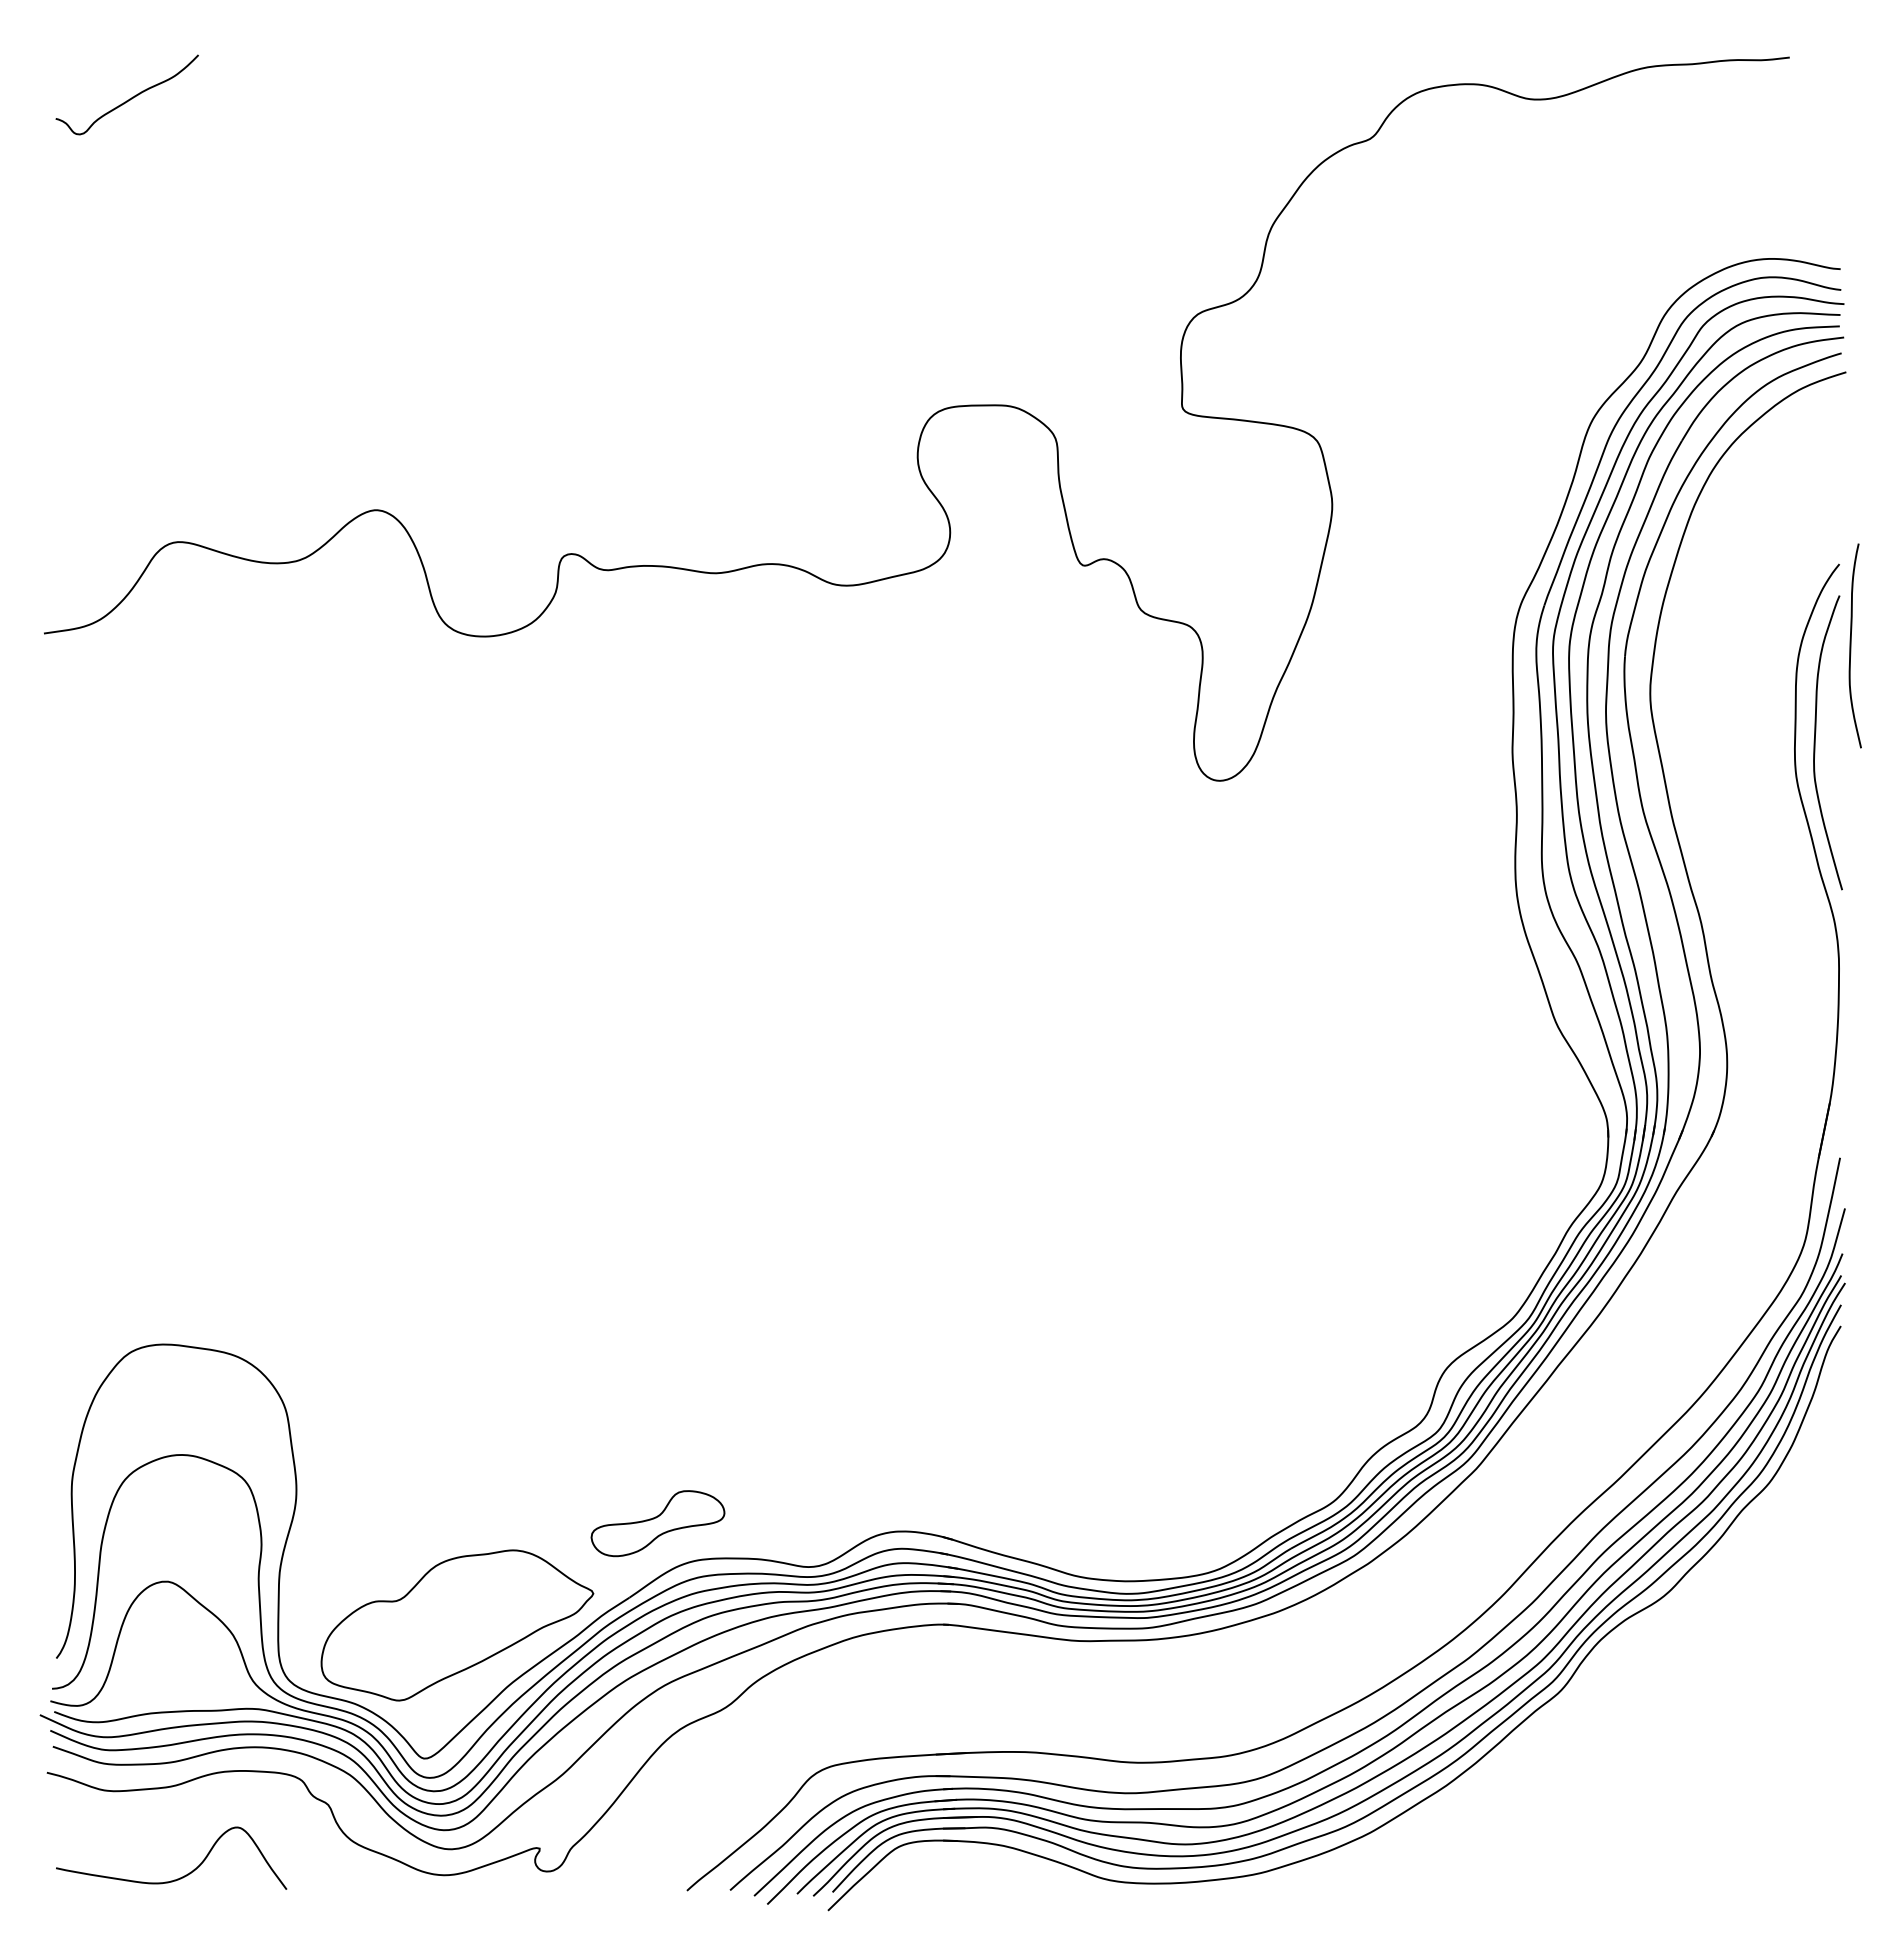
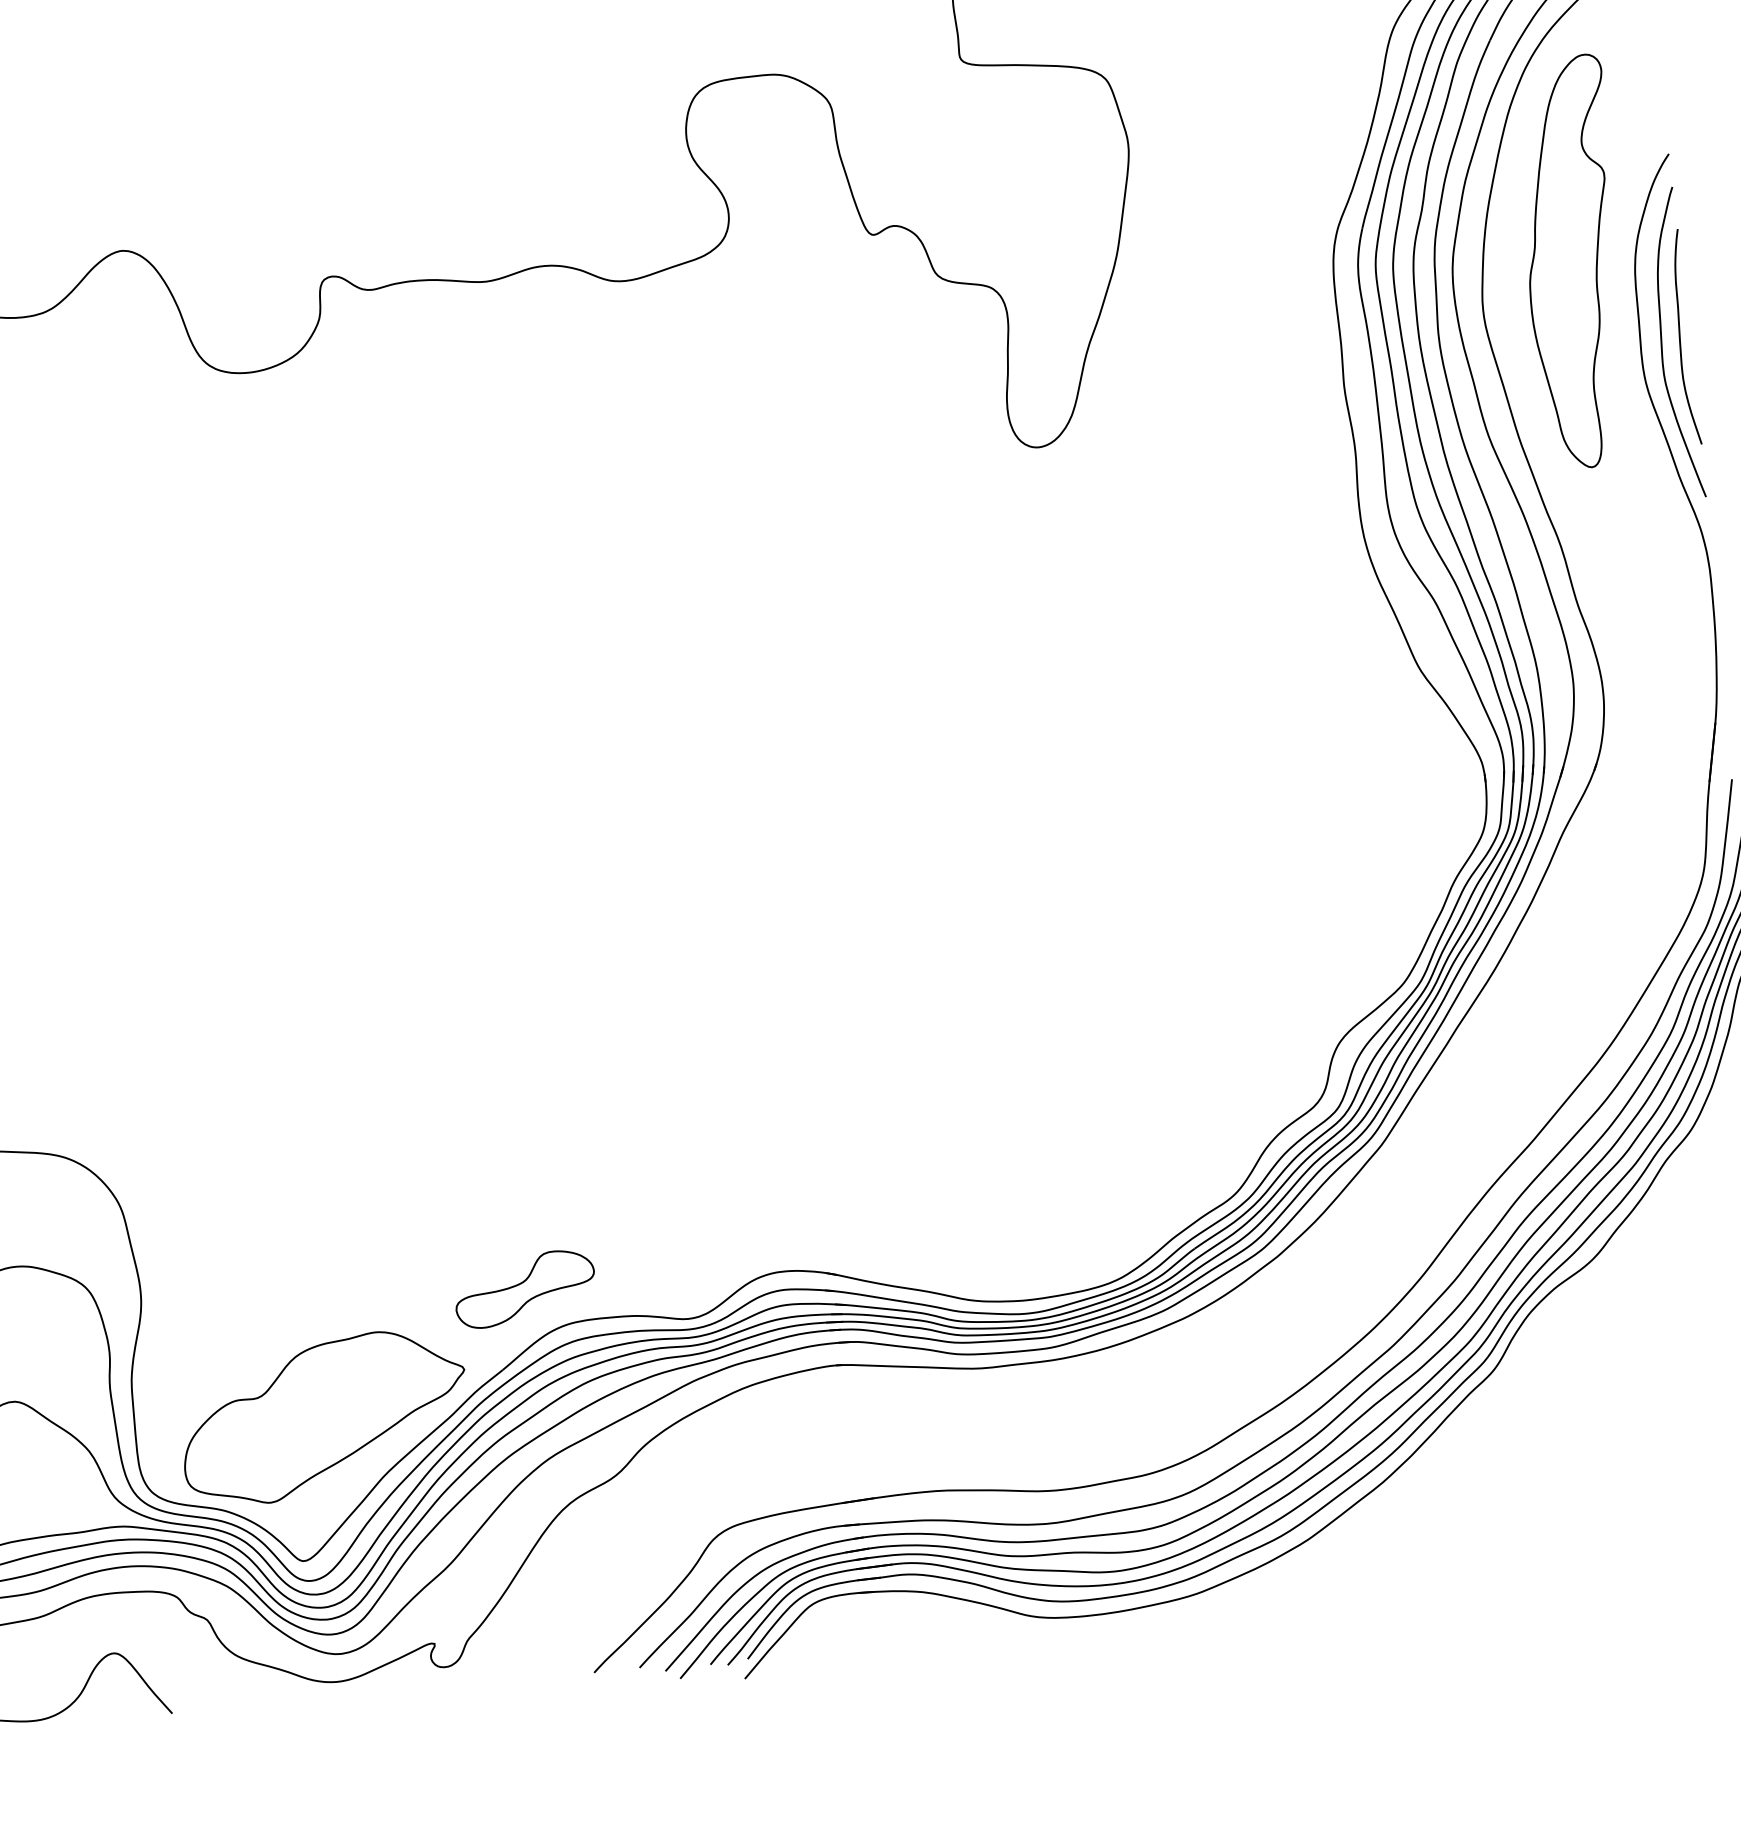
curve: (1851, 645) -> (1680, 337), moved
part: (1739, 657) -> (1573, 262), added

